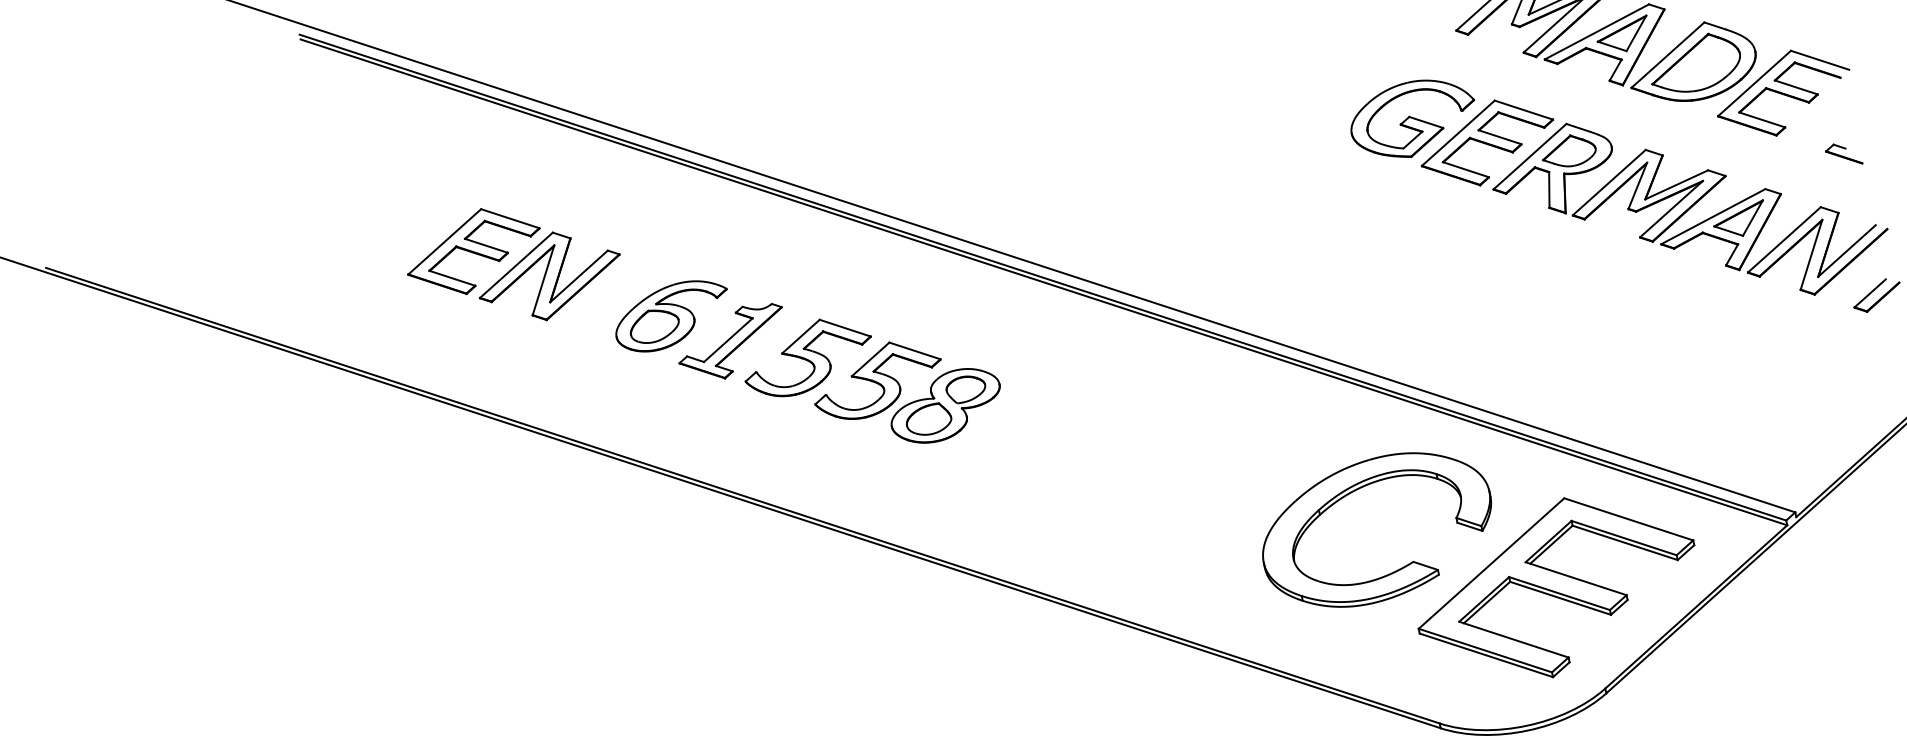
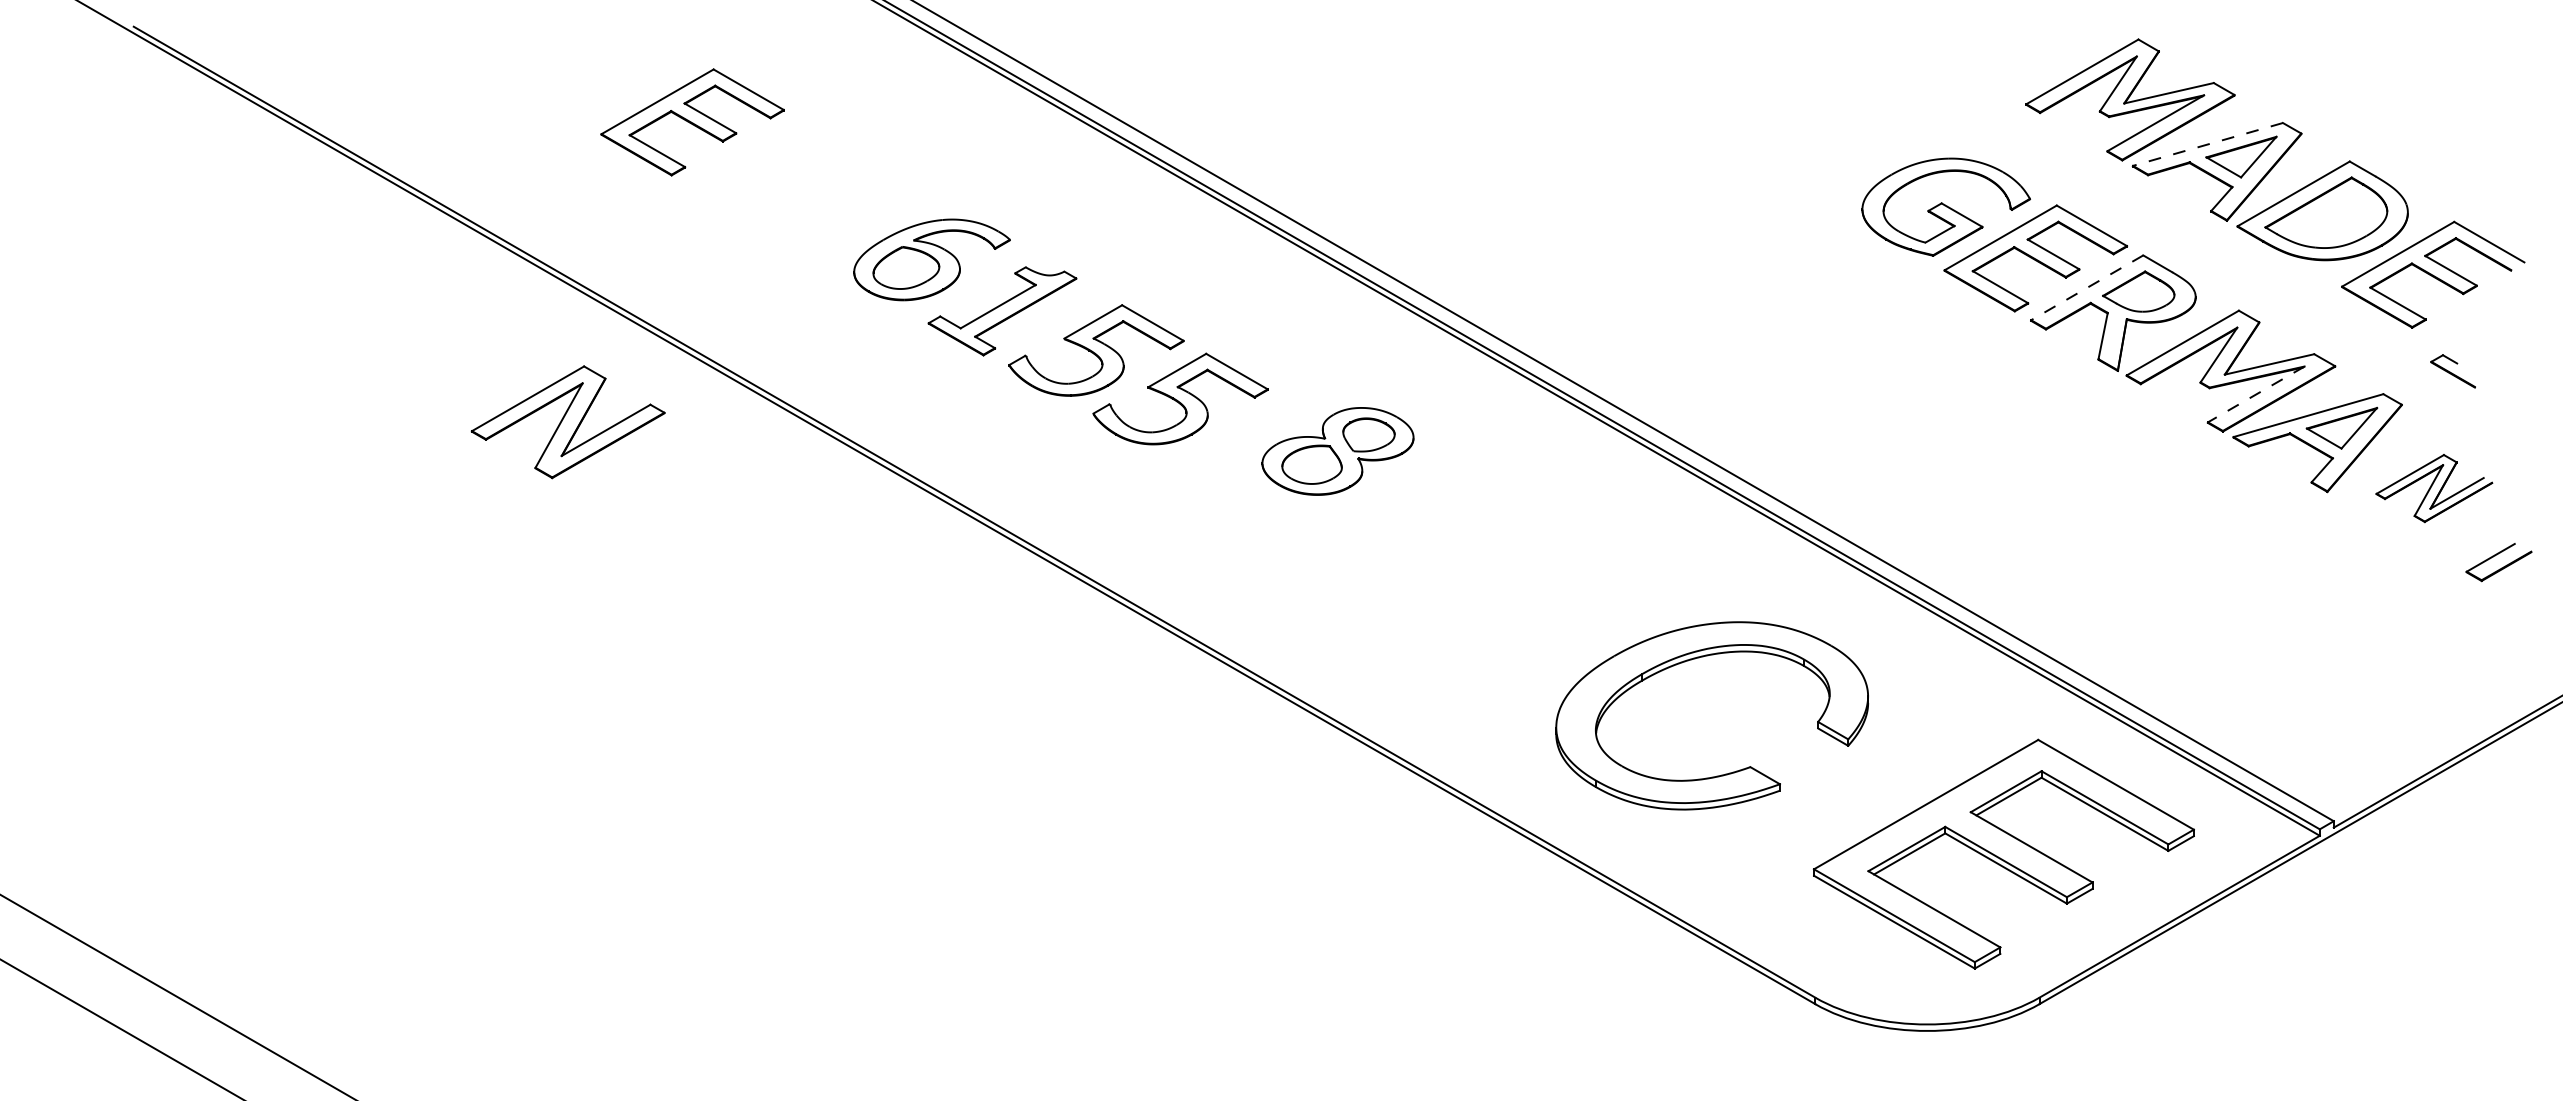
line: (1596, 32) -> (2207, 144), solid -> dashed
part: (1843, 155) -> (2452, 371), moved
line: (1530, 156) -> (2087, 287), solid -> dashed
line: (1671, 209) -> (2256, 394), solid -> dashed
part: (1817, 250) -> (2434, 488), size x0.6
part: (549, 276) -> (567, 422), moved
part: (945, 406) -> (1337, 451), moved
part: (1356, 490) -> (1695, 659), moved

